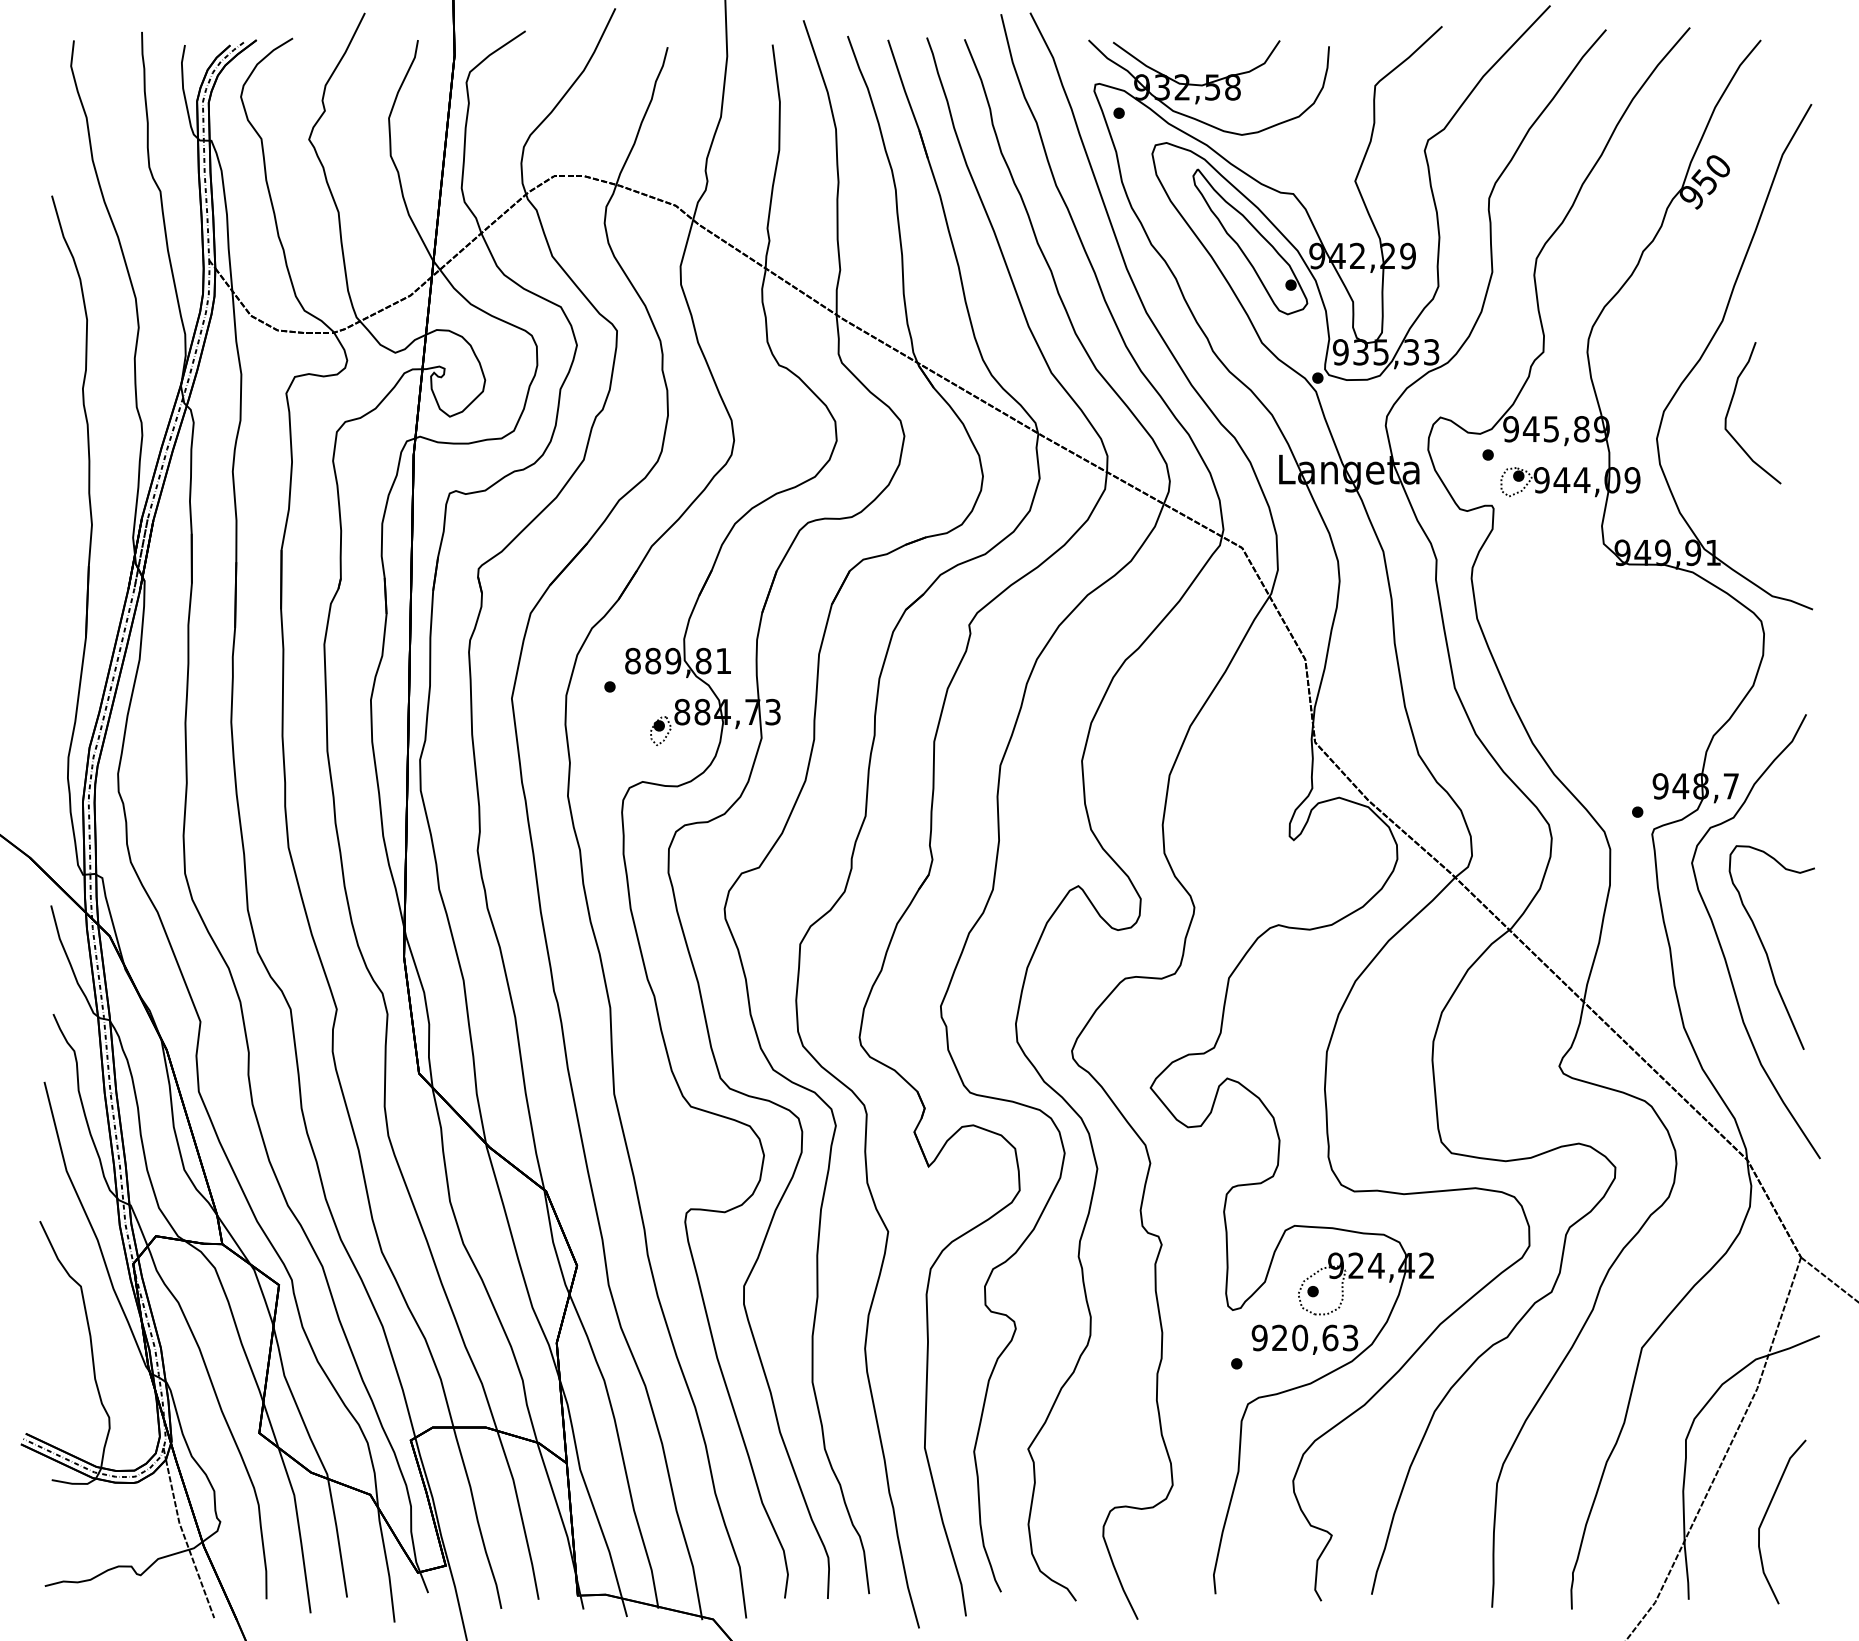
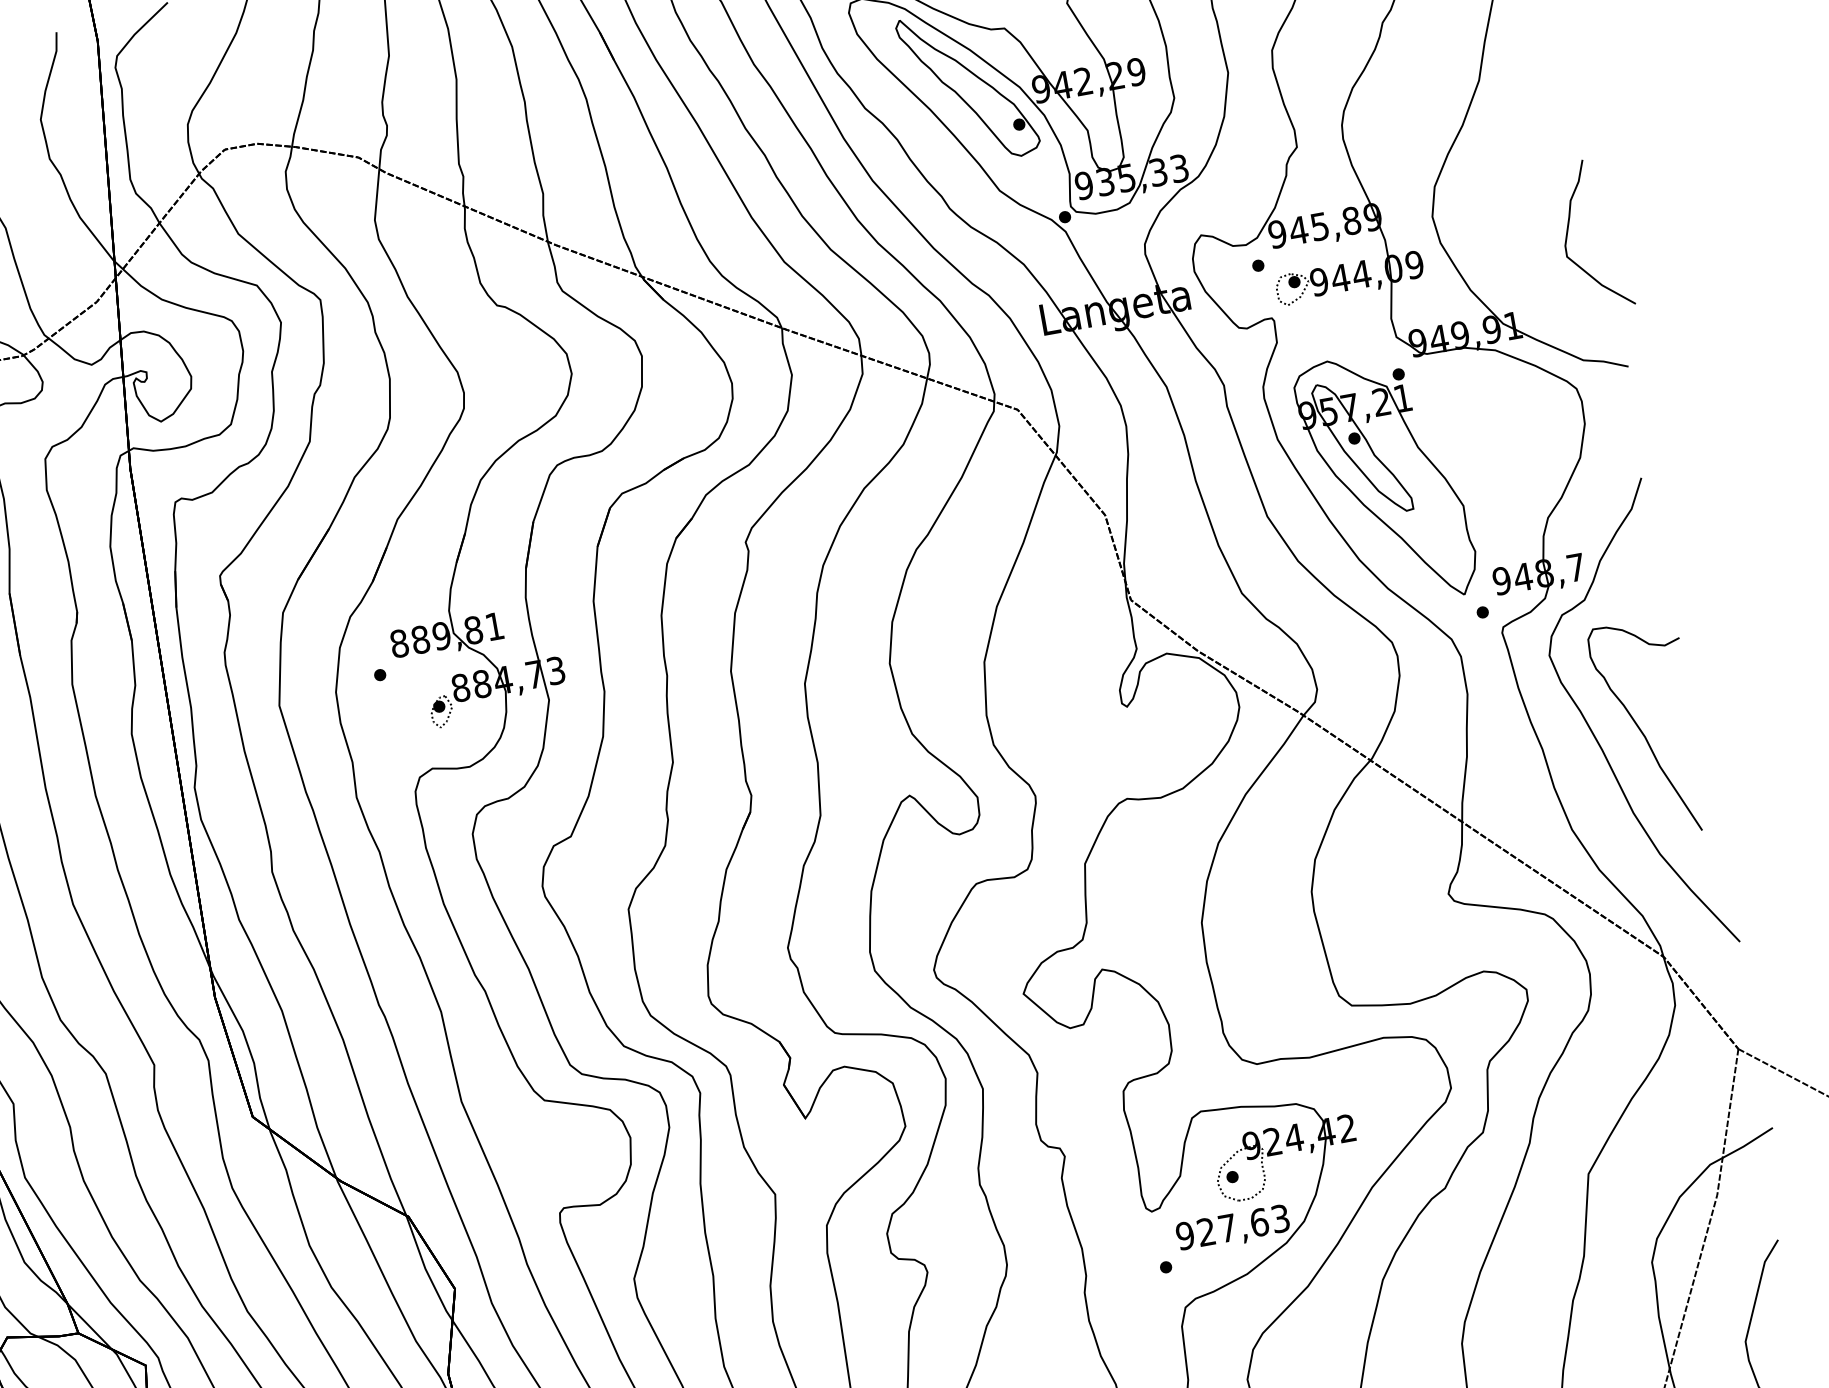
curve: (1730, 407) -> (1568, 233), moved
part: (1570, 673) -> (1386, 479), added
text: (1300, 1337) -> (1228, 1227), 920,63 -> 927,63

